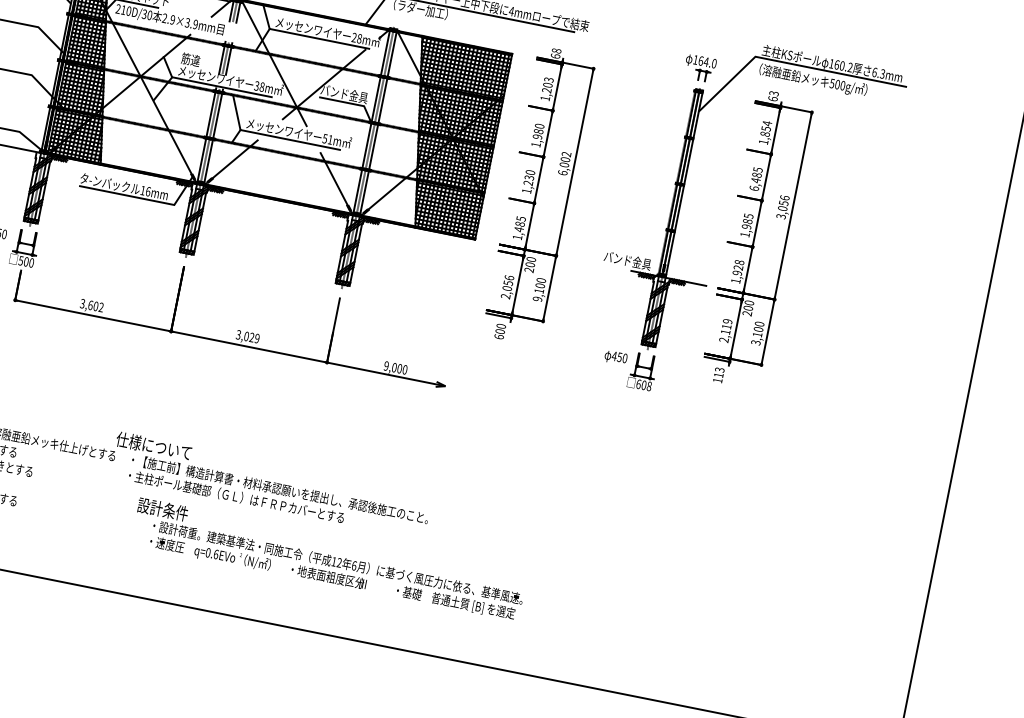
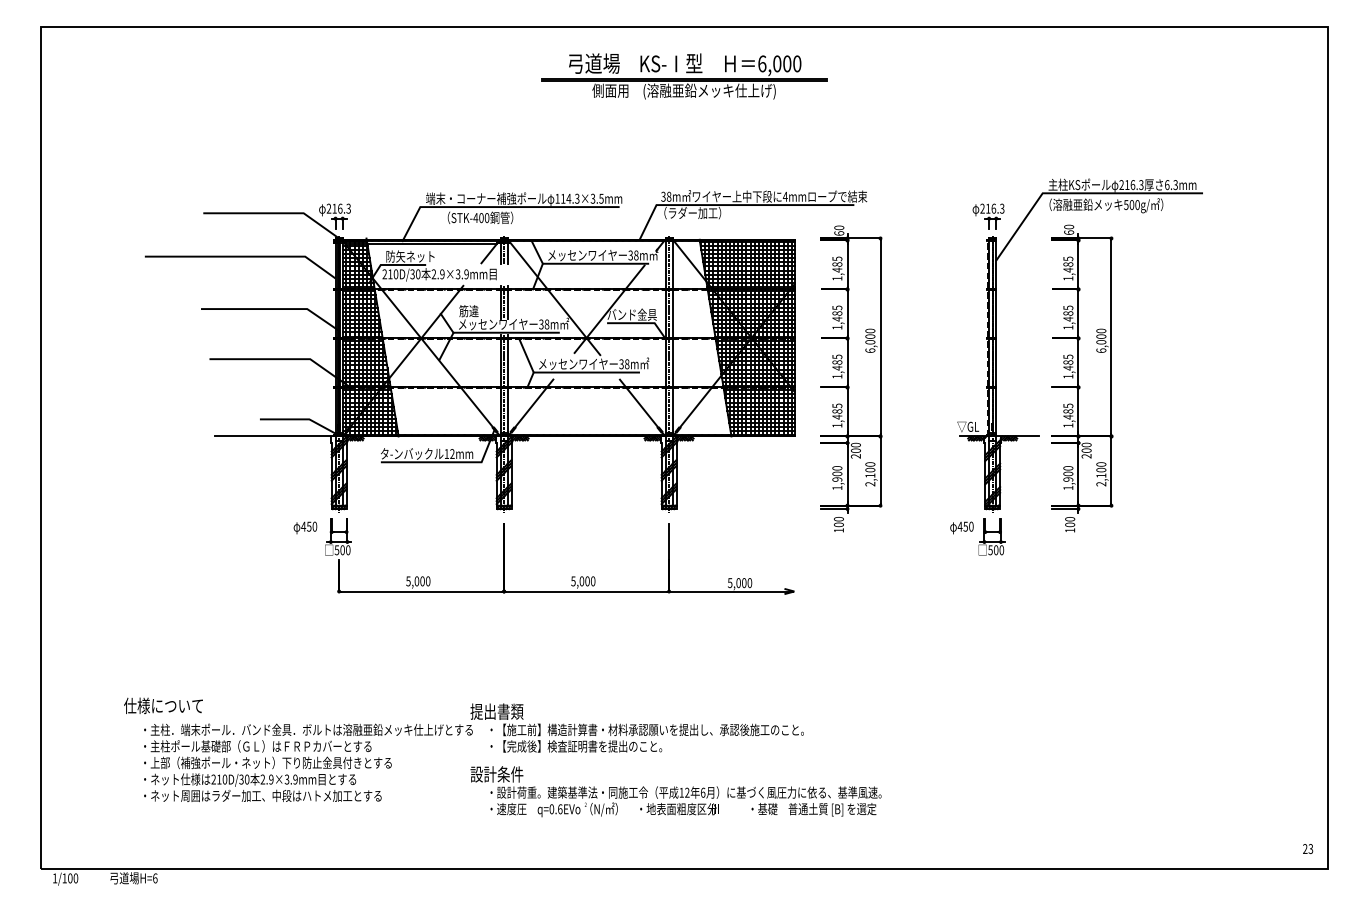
text: (354, 37) -> (630, 255), 28m -> 38m
text: (556, 50) -> (839, 227), 68 -> 60
text: (705, 61) -> (992, 208), 164.0 -> 216.3
text: (840, 66) -> (1131, 185), 160.2 -> 216.3
text: (548, 85) -> (837, 264), 1,203 -> 1,485
text: (773, 92) -> (1068, 226), 63 -> 60
text: (766, 128) -> (1068, 264), 1,854 -> 1,485
text: (538, 131) -> (837, 313), 1,980 -> 1,485
text: (327, 139) -> (624, 364), 51m -> 38m
text: (566, 153) -> (870, 330), 6,002 -> 6,000
text: (529, 177) -> (837, 362), 1,230 -> 1,485
text: (754, 188) -> (1068, 327), 6,485 -> 1,485
text: (148, 192) -> (452, 454), 16mm -> 12mm
text: (783, 206) -> (1101, 340), 3,056 -> 6,000
text: (746, 226) -> (1068, 367), 1,985 -> 1,485
text: (628, 260) -> (954, 426), バンド金具 -> ▽GL
text: (738, 267) -> (1068, 411), 1,928 -> 1,485
text: (507, 287) -> (837, 478), 2,056 -> 1,900
text: (537, 299) -> (870, 484), 9,100 -> 2,100
text: (92, 305) -> (418, 581), 3,602 -> 5,000
text: (725, 331) -> (1068, 478), 2,119 -> 1,900
text: (248, 336) -> (583, 581), 3,029 -> 5,000
text: (498, 336) -> (838, 530), 600 -> 100
text: (756, 342) -> (1101, 483), 3,100 -> 2,100
text: (385, 365) -> (729, 582), 9,000 -> 5,000
text: (719, 373) -> (1070, 522), 113 -> 100
text: (644, 385) -> (996, 550), 608 -> 500
text: (153, 445) -> (509, 711), 仕様について -> 提出書類
text: (239, 497) -> (607, 746), ・主柱ポール基礎部（ＧＬ）はＦＲＰカバーとする -> ・【完成後】検査証明書を提出のこと。
text: (328, 559) -> (675, 791), moved

